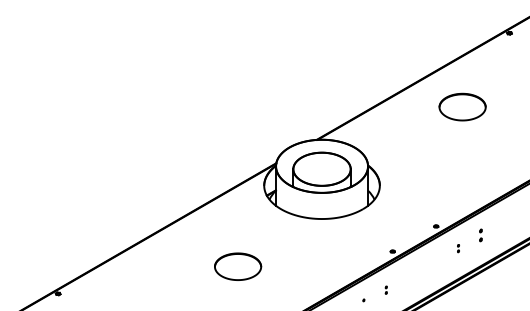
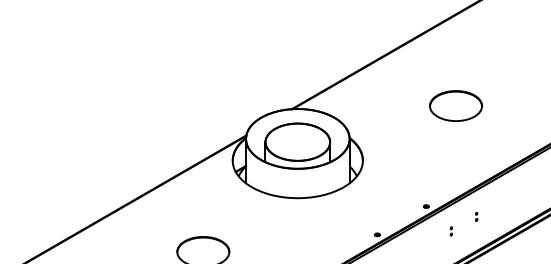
part: (462, 106) -> (455, 105), moved
part: (480, 235) -> (476, 216), size x0.62

